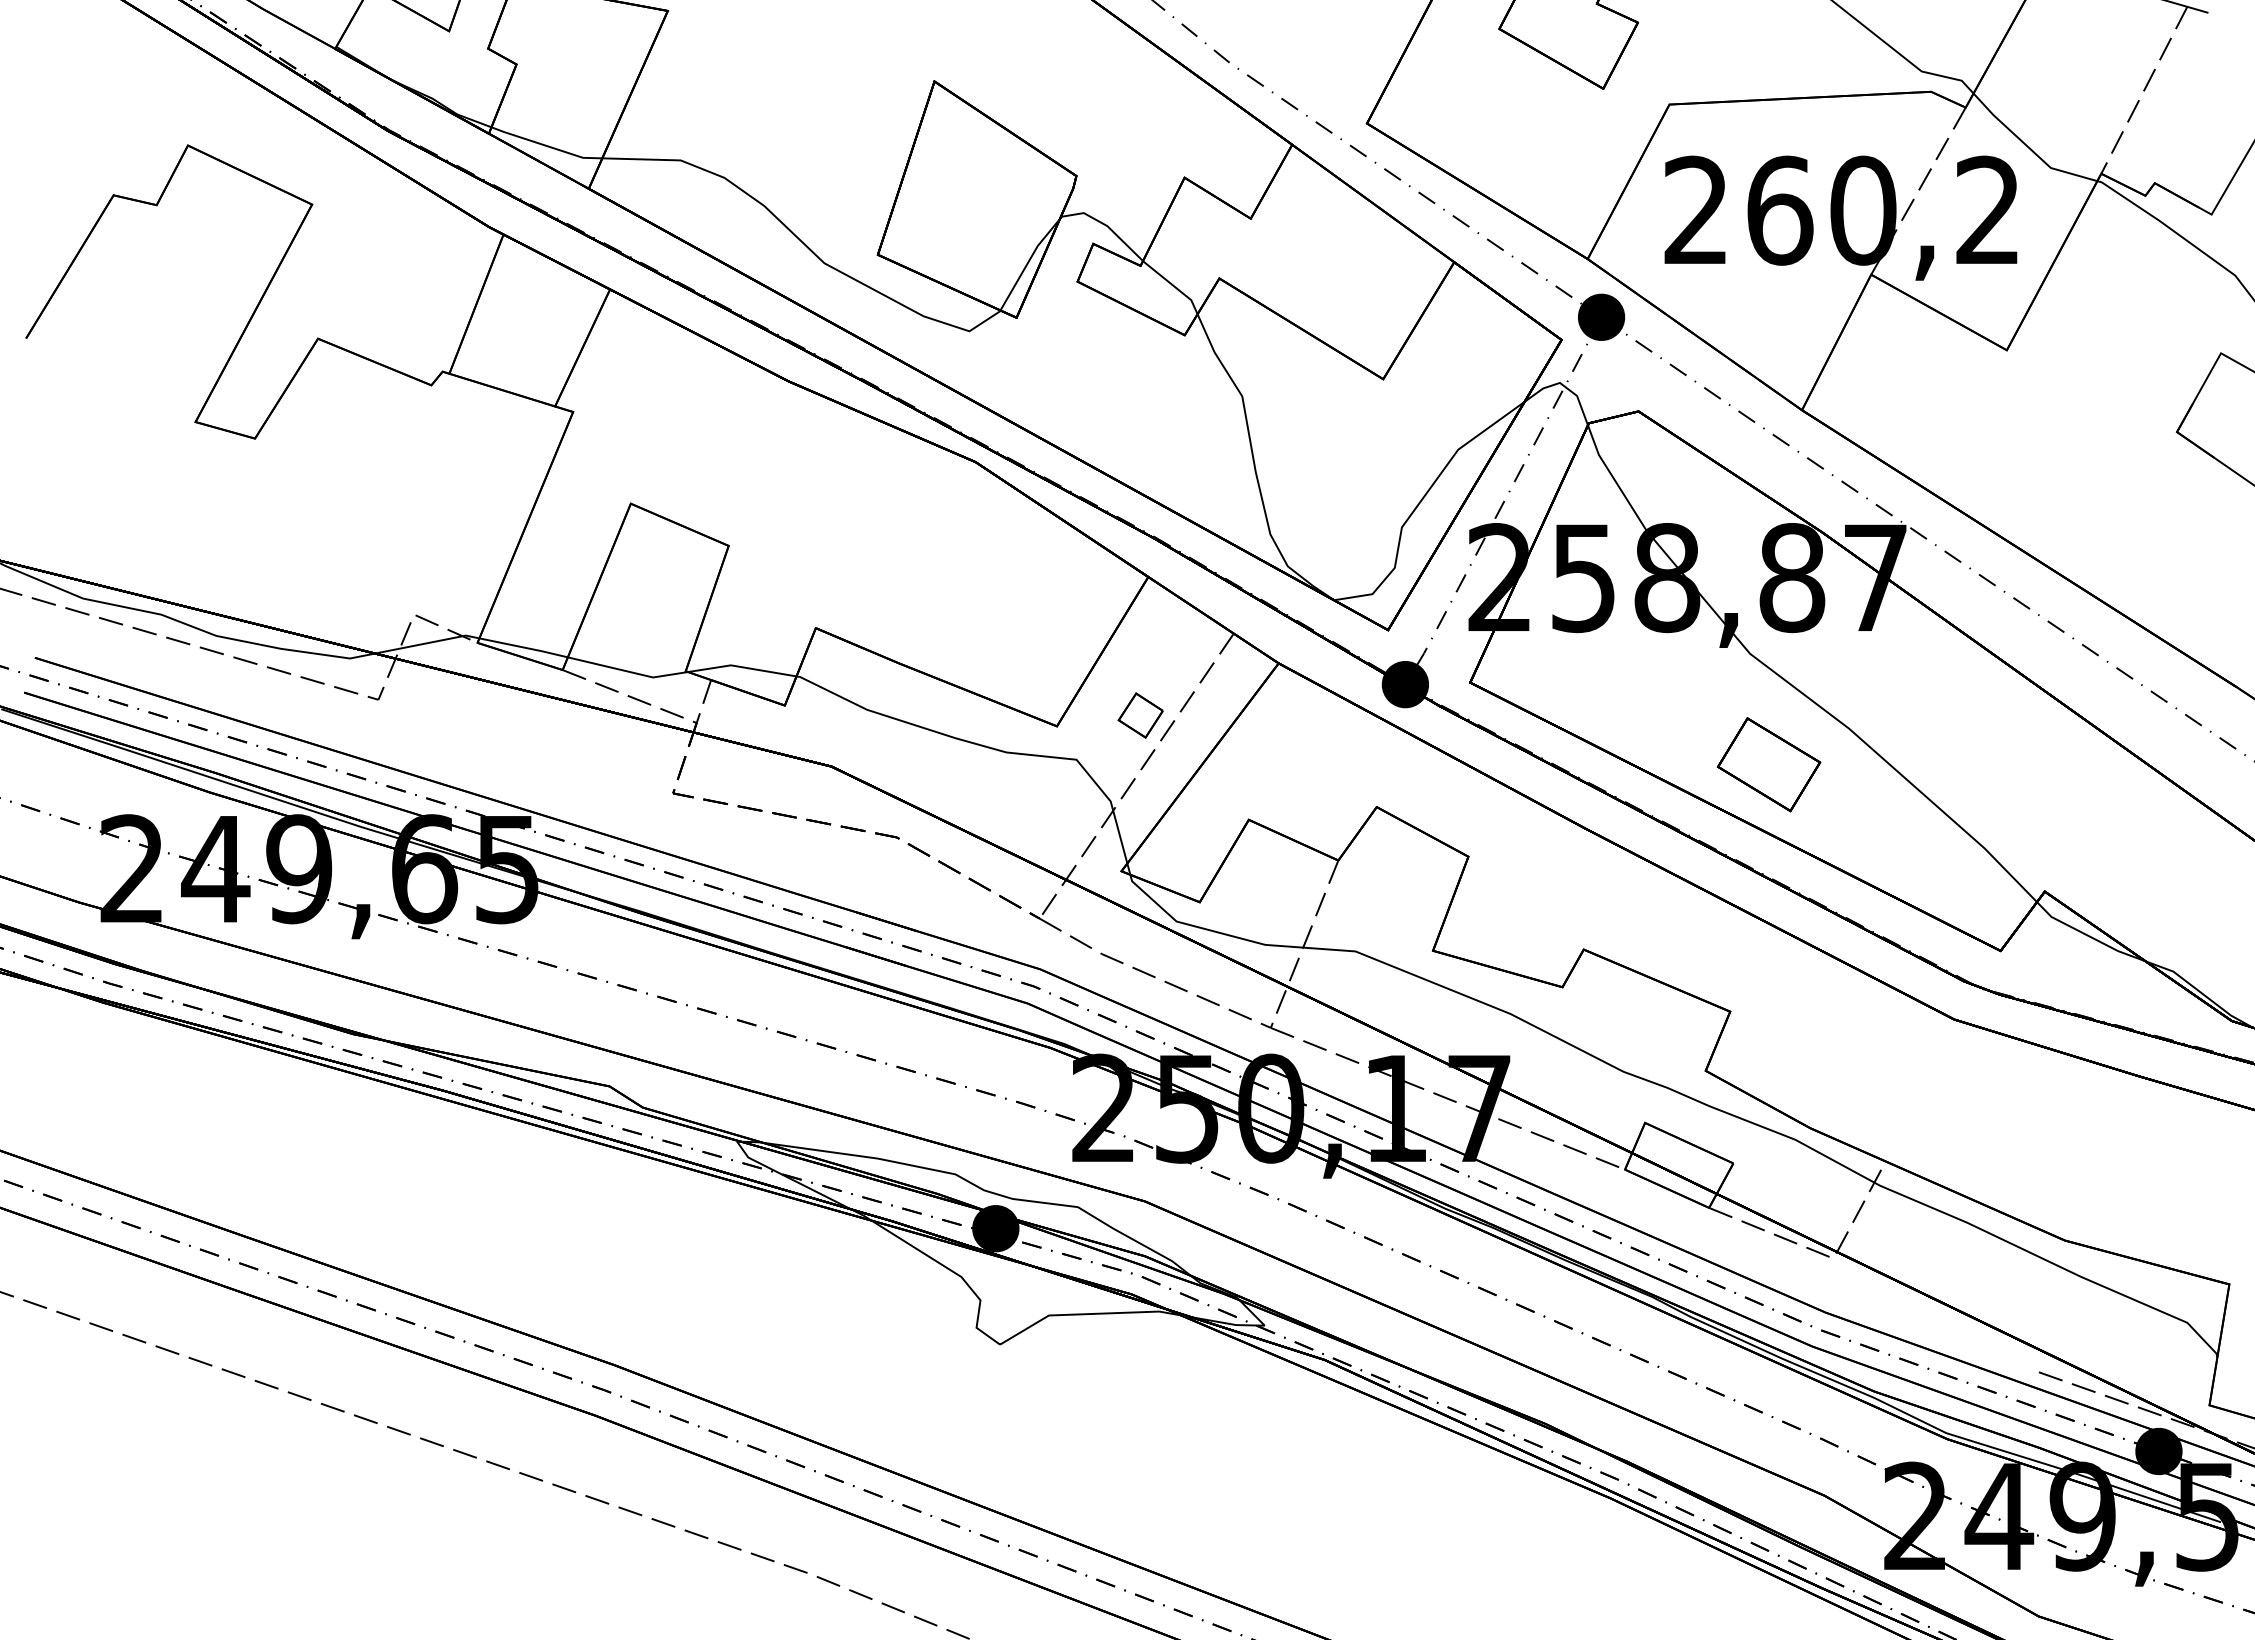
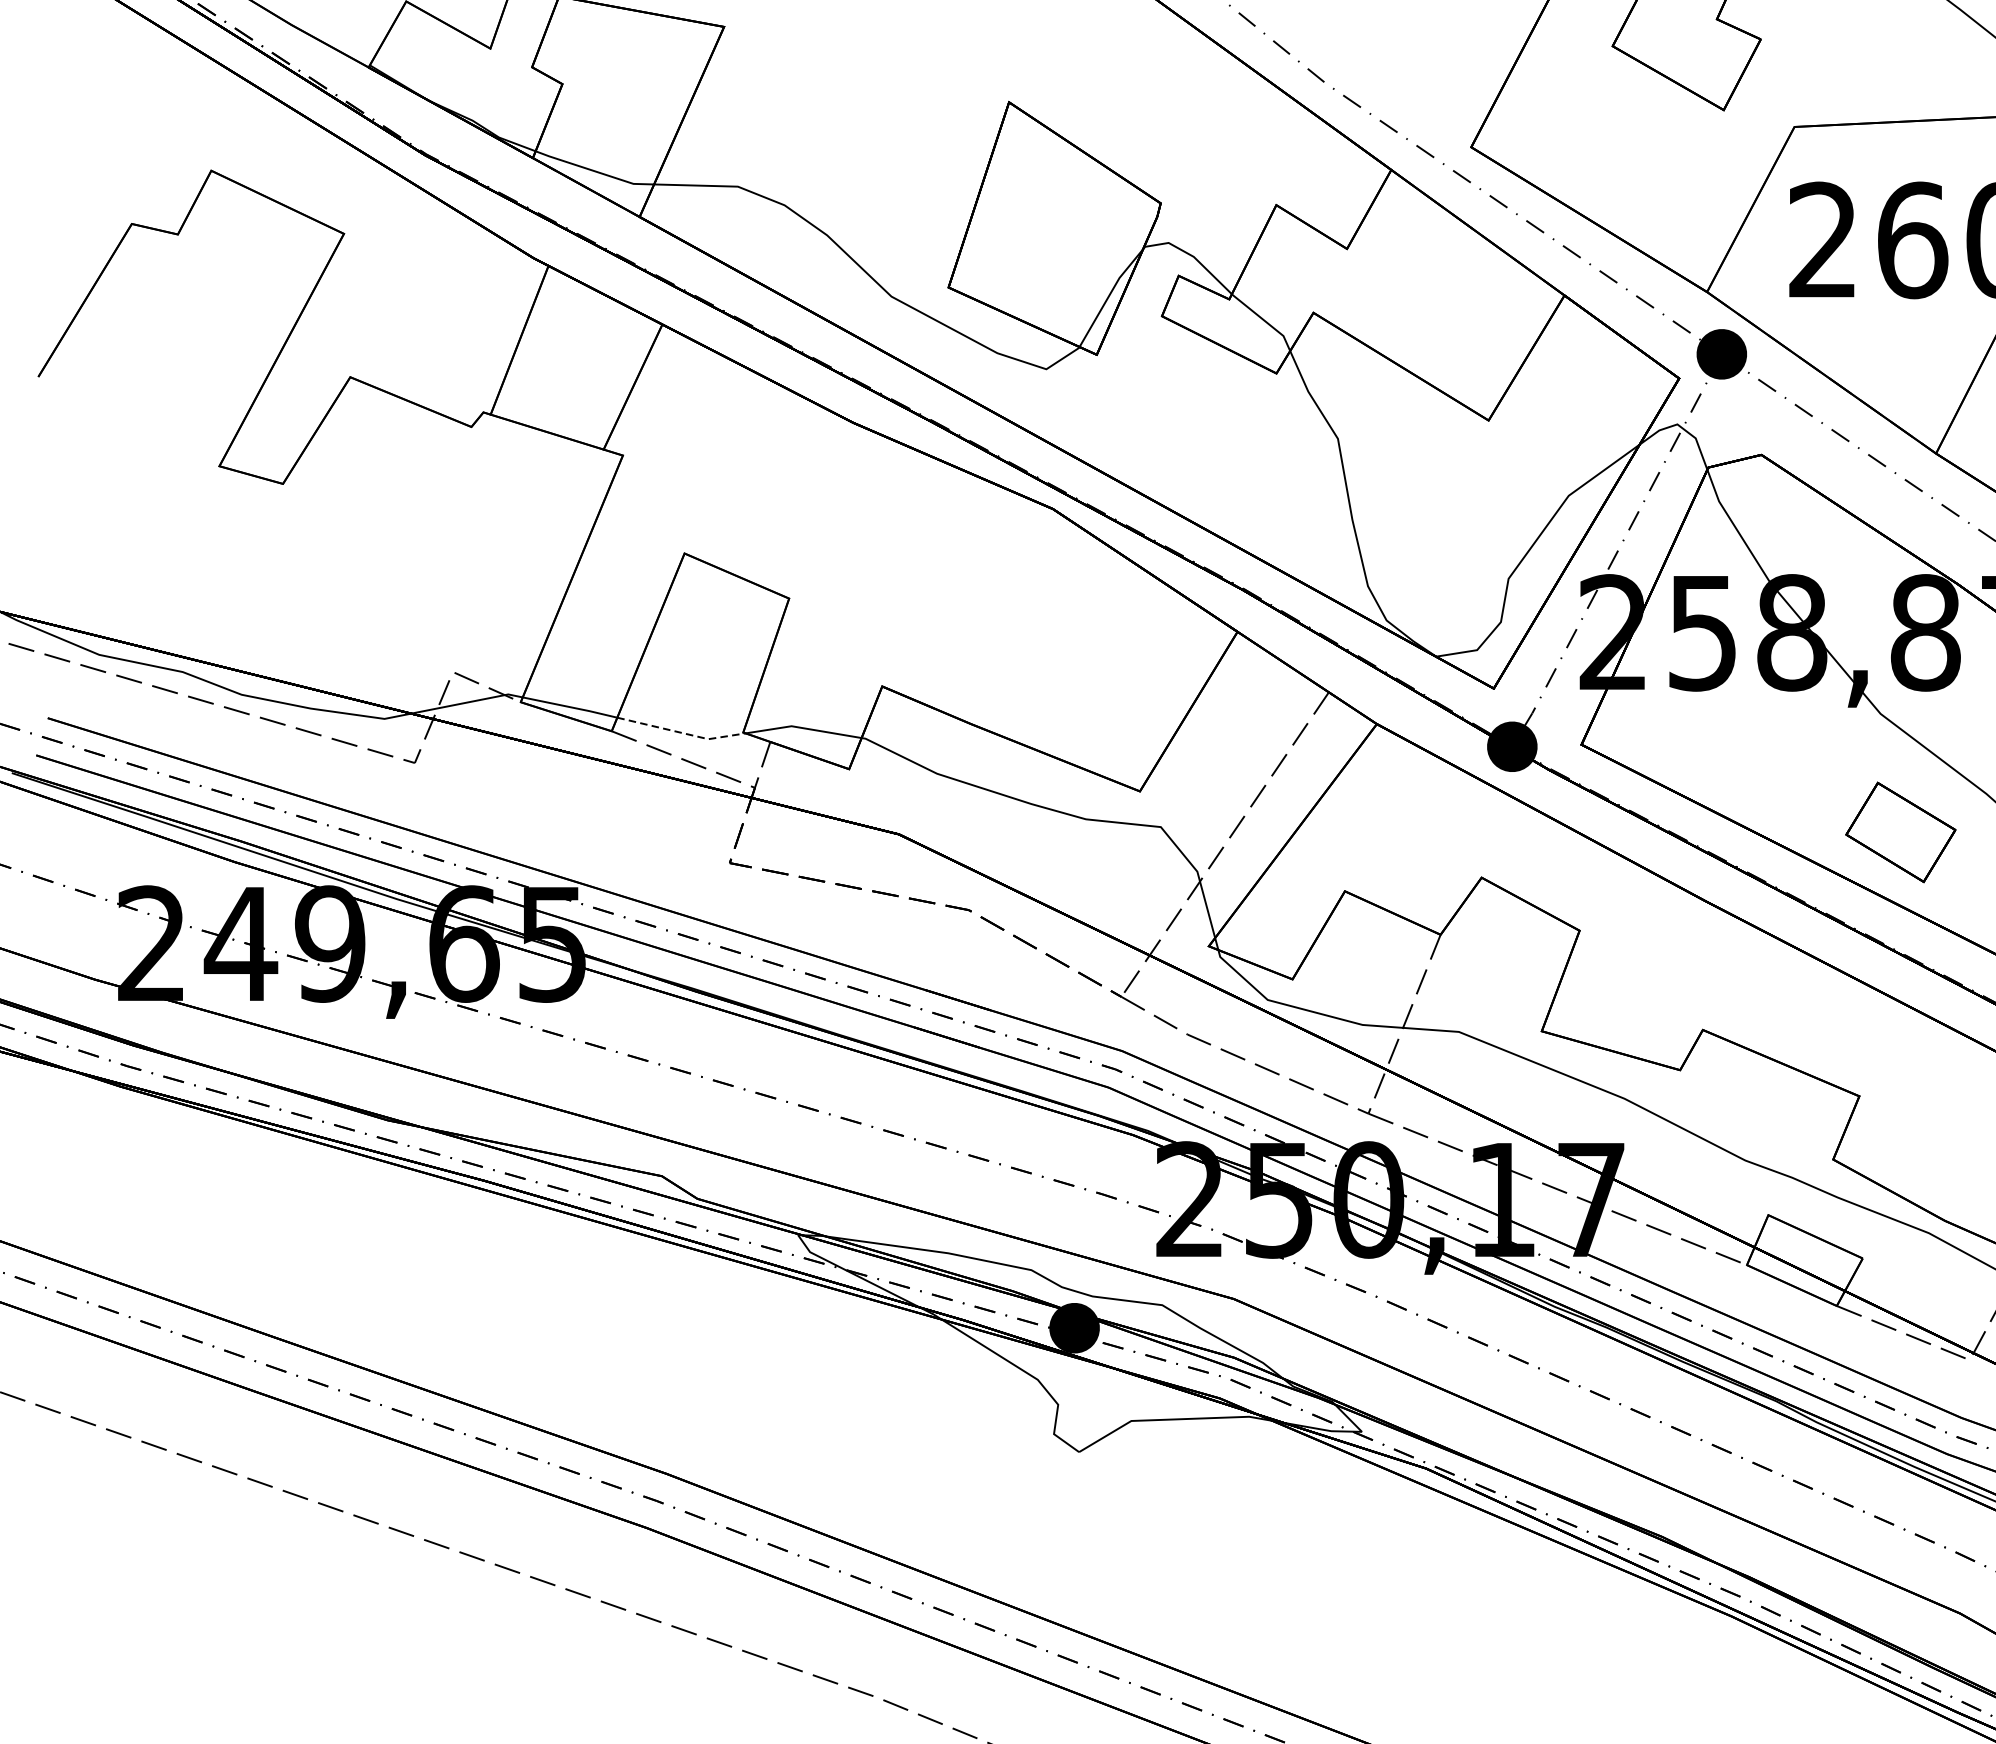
line: (628, 671) -> (682, 732), solid -> dashed
part: (1140, 715) -> (1229, 779), removed

